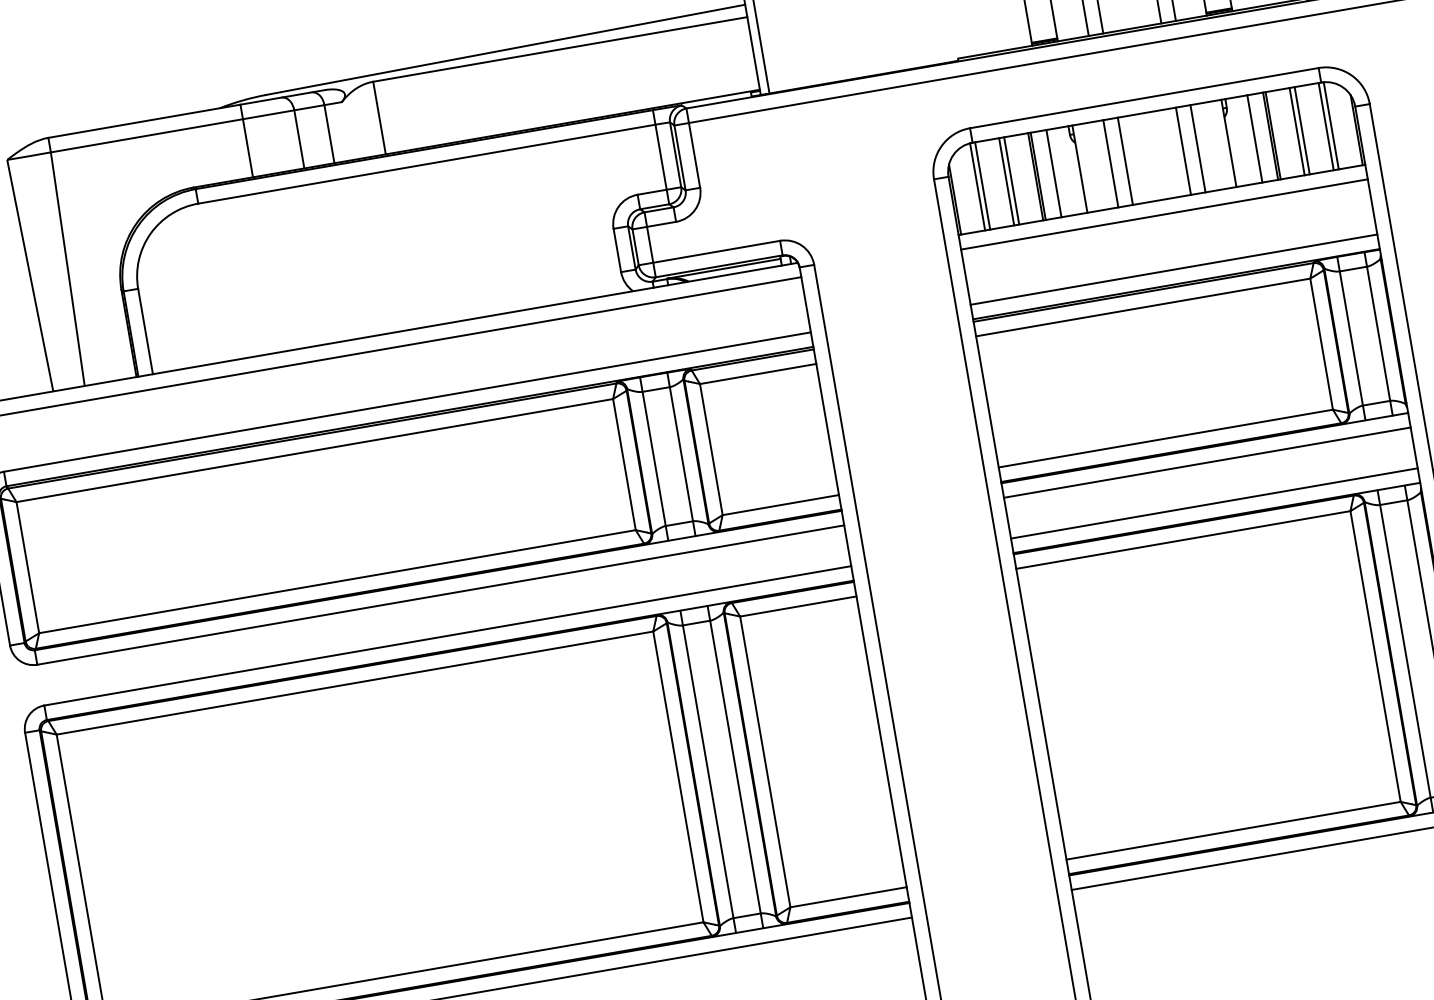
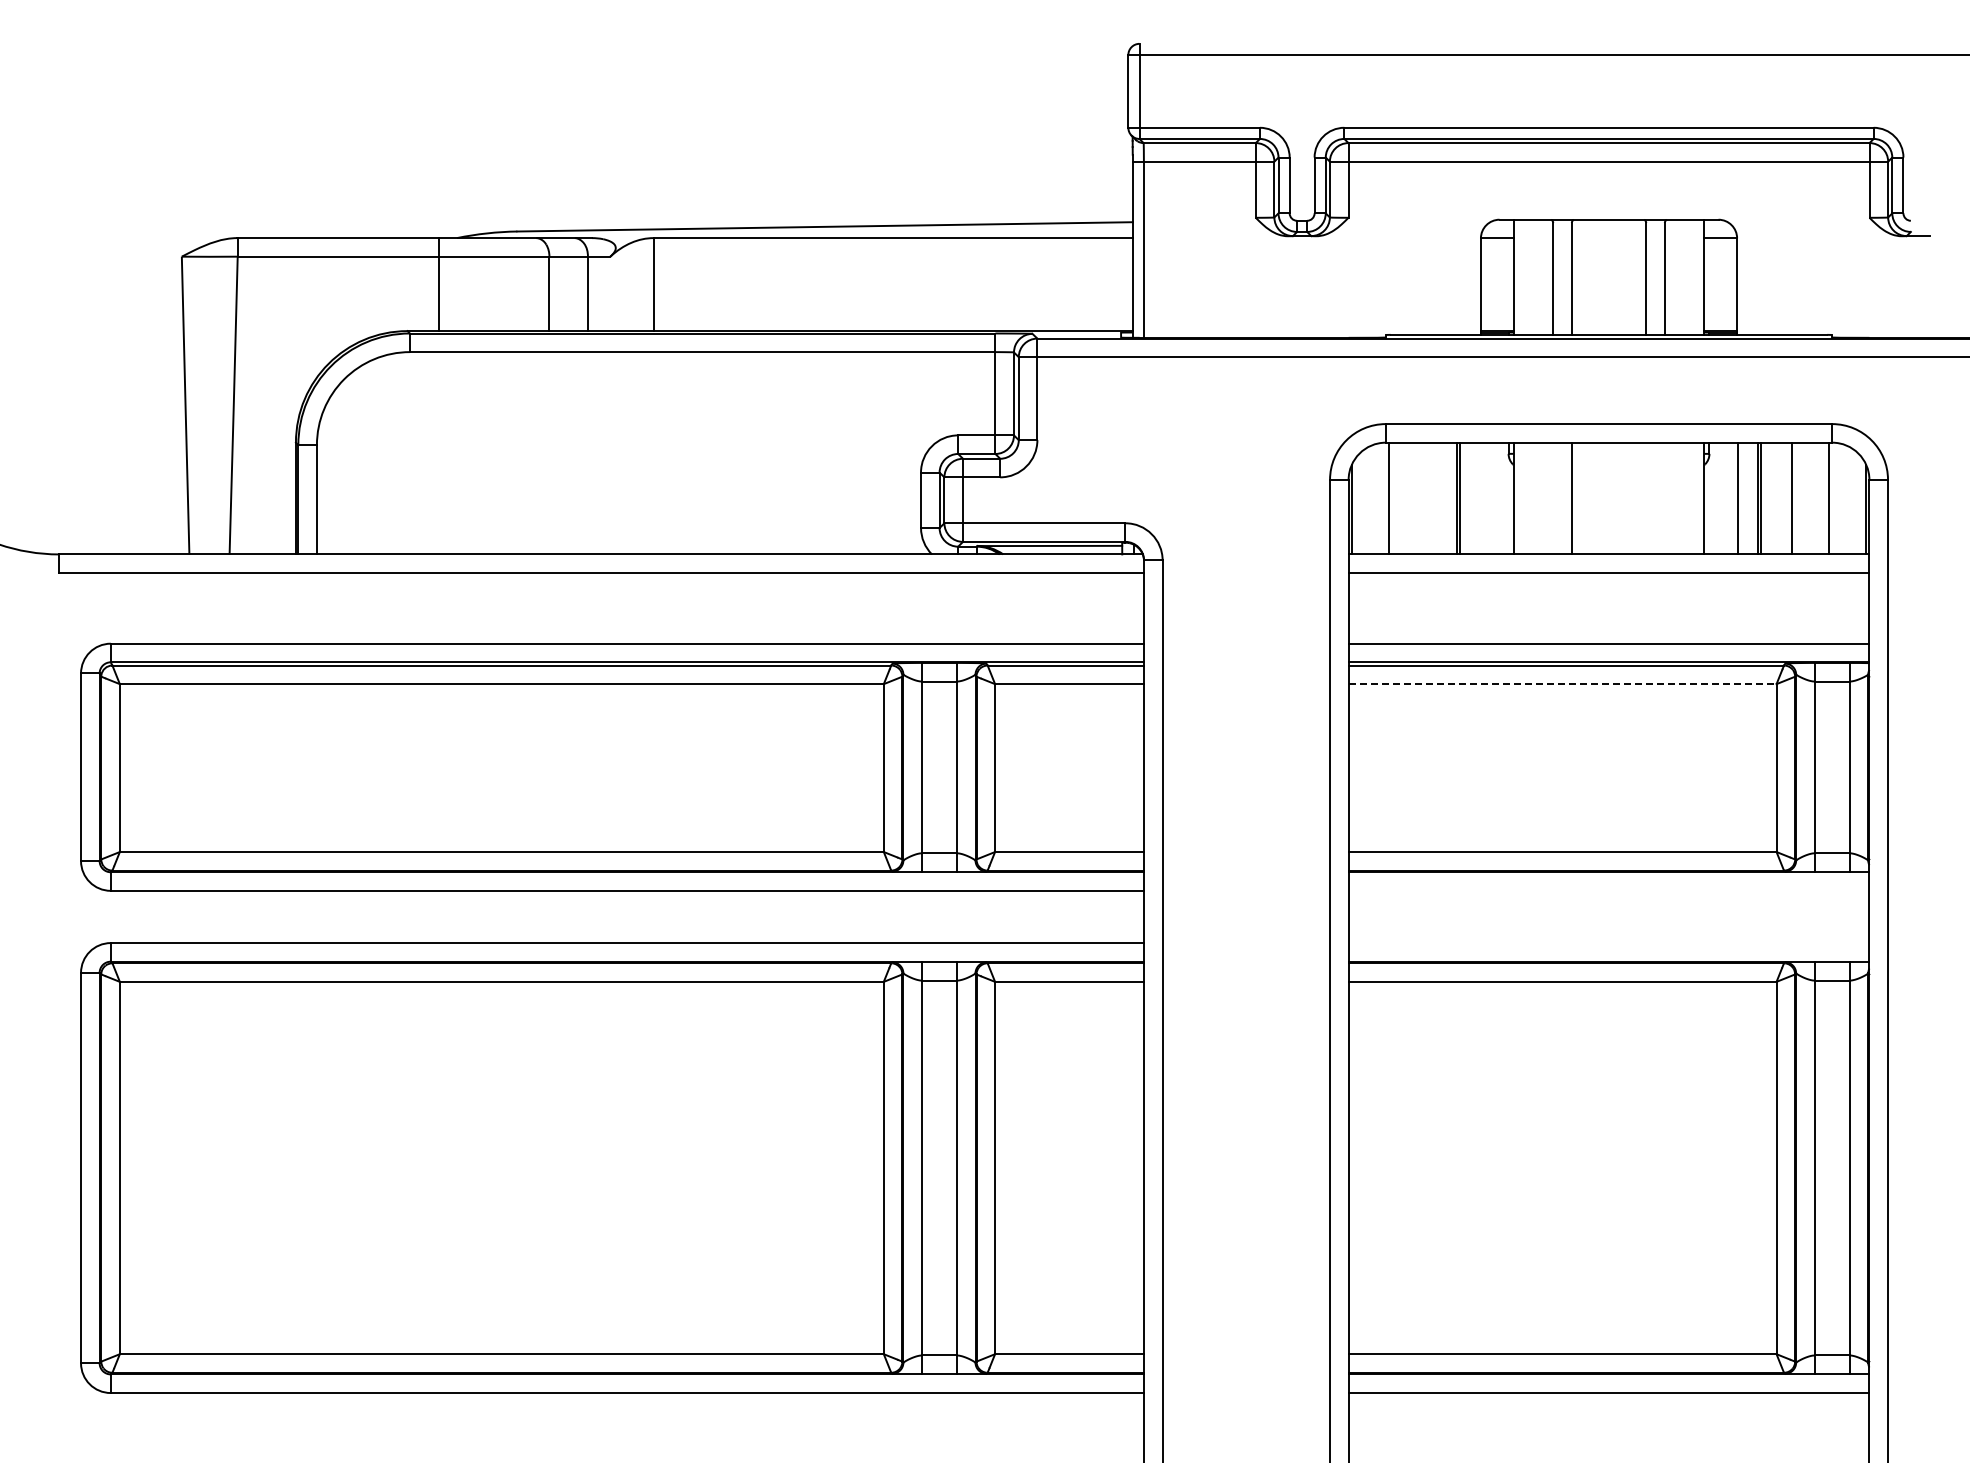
line: (1331, 125) -> (1835, 498), removed
line: (1302, 130) -> (1798, 498), removed
line: (246, 140) -> (438, 284), moved
line: (1197, 148) -> (1664, 498), removed
line: (1183, 151) -> (1646, 498), removed
line: (1111, 163) -> (1553, 498), removed
line: (1054, 173) -> (1480, 498), removed
line: (1011, 180) -> (1426, 498), removed
line: (1006, 181) -> (1419, 498), removed
line: (977, 186) -> (1382, 498), removed
line: (1143, 307) -> (1562, 684), solid -> dashed
line: (1206, 462) -> (1608, 890), removed
line: (1214, 503) -> (1608, 943), removed

